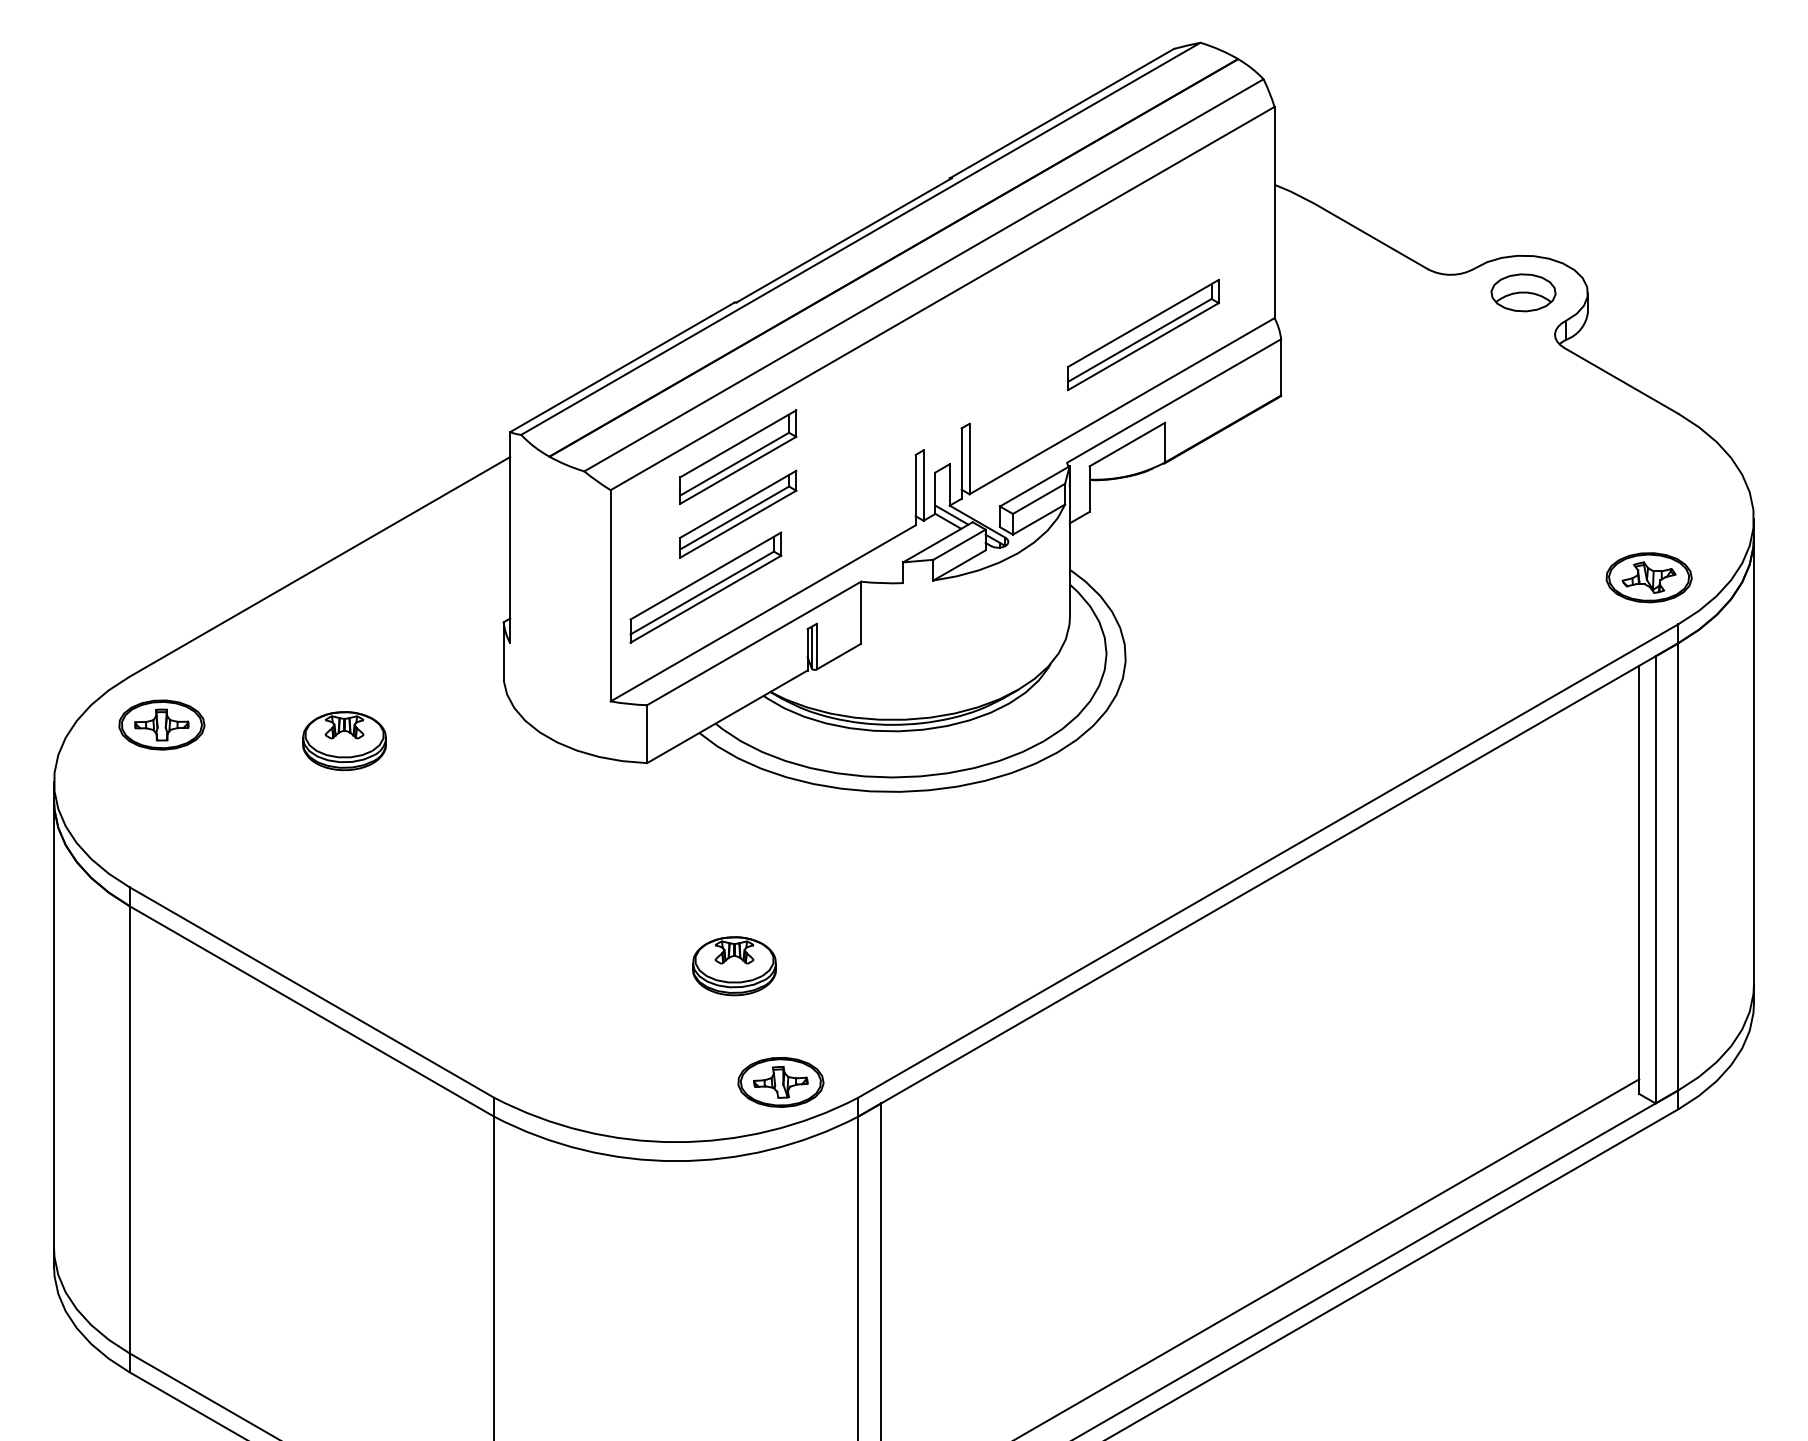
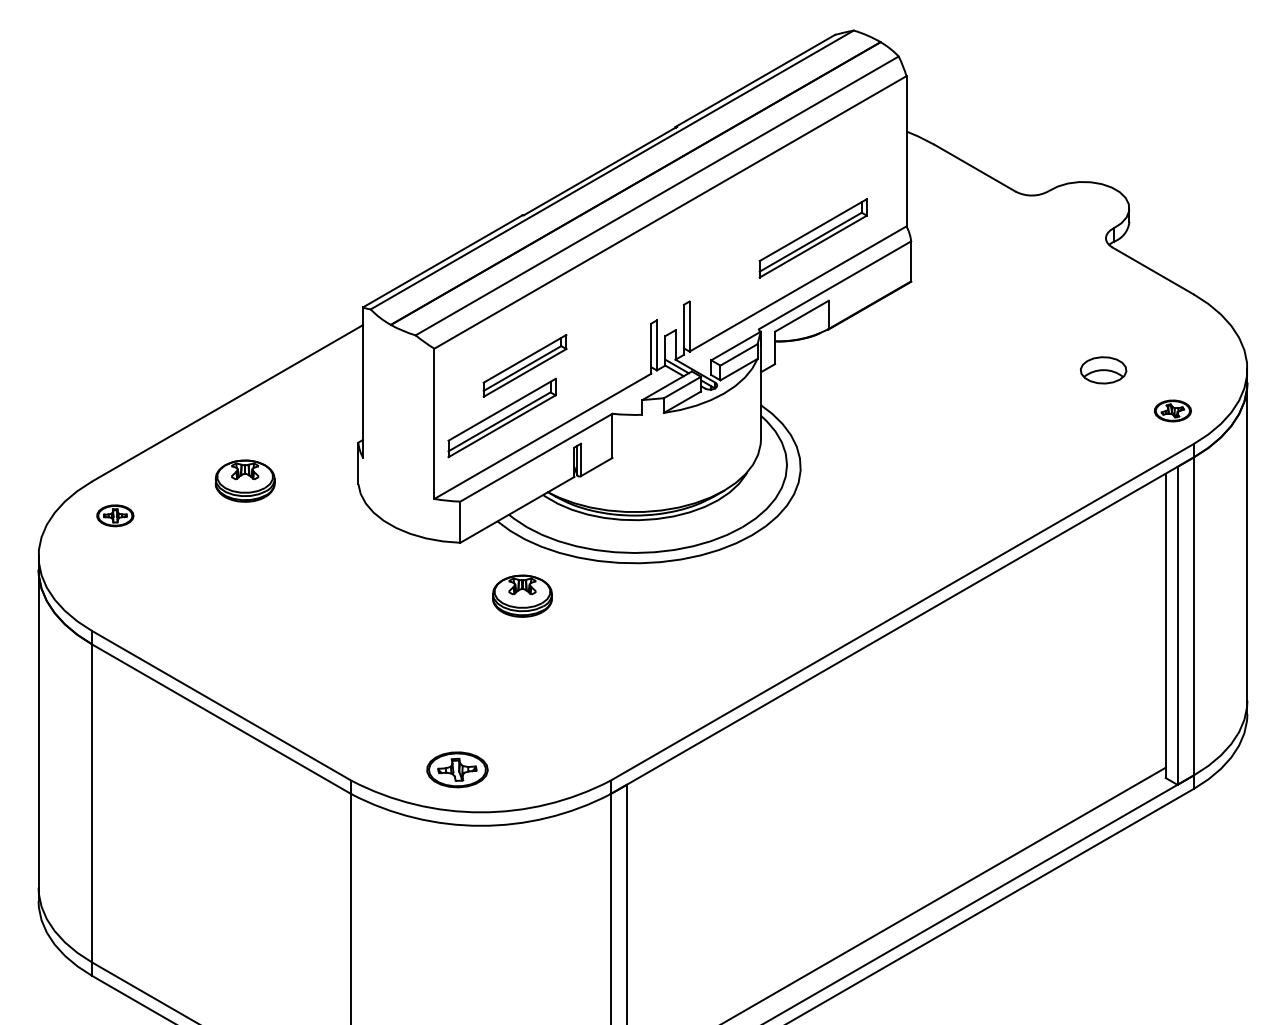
part: (1523, 293) -> (1103, 370), moved
part: (737, 456) -> (524, 324), removed
part: (1648, 577) -> (1172, 410), size x0.6
part: (162, 724) -> (115, 515), size x0.6
part: (343, 740) -> (244, 480), moved
part: (734, 965) -> (522, 595), moved
part: (780, 1081) -> (457, 769), moved

